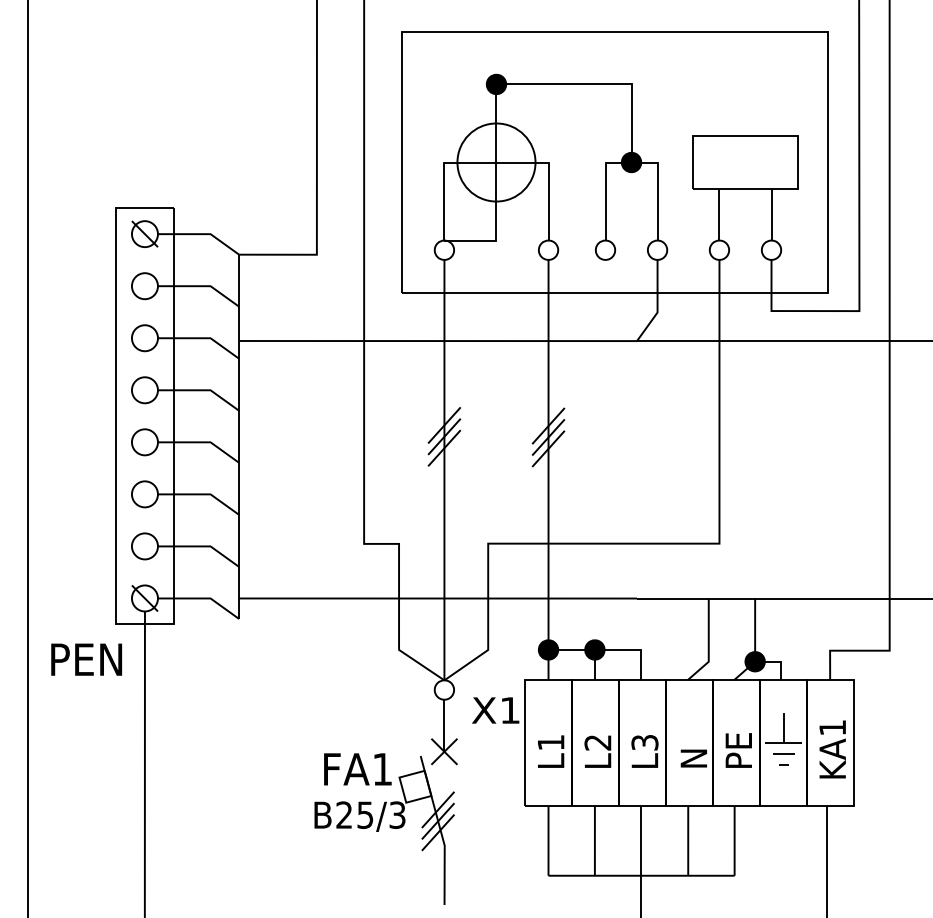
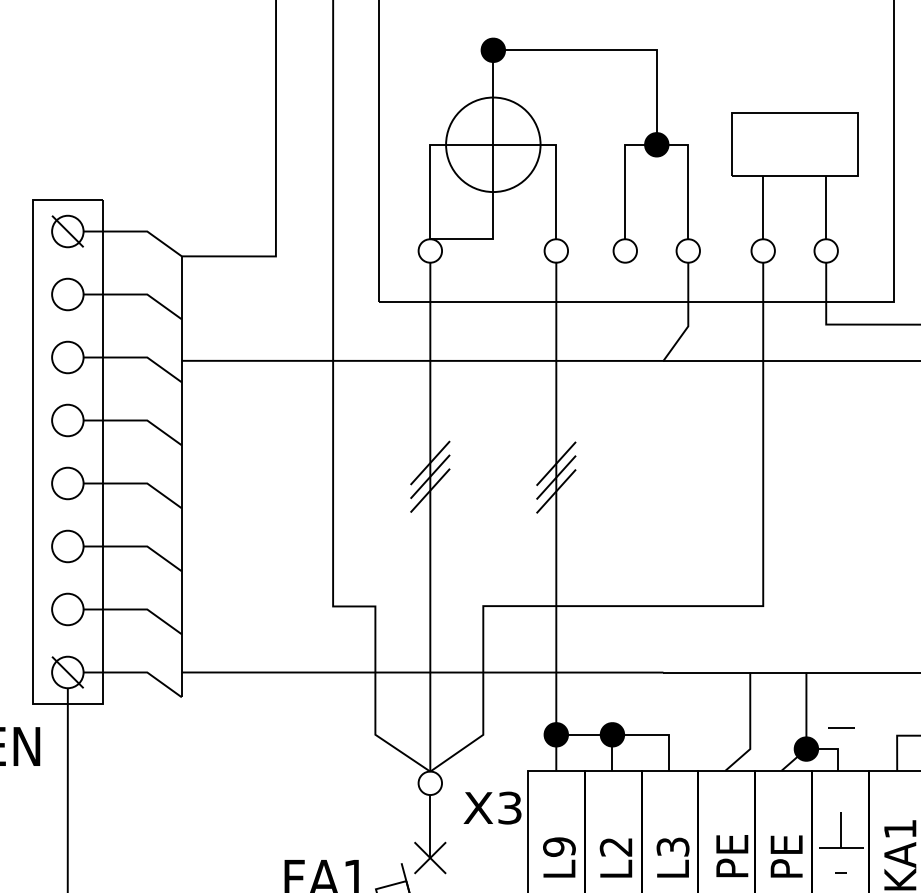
text: (509, 710) -> (509, 808), X1 -> X3
text: (550, 742) -> (558, 846), L1 -> L9
text: (693, 748) -> (731, 854), N -> PE
line: (783, 753) -> (840, 726), moved

